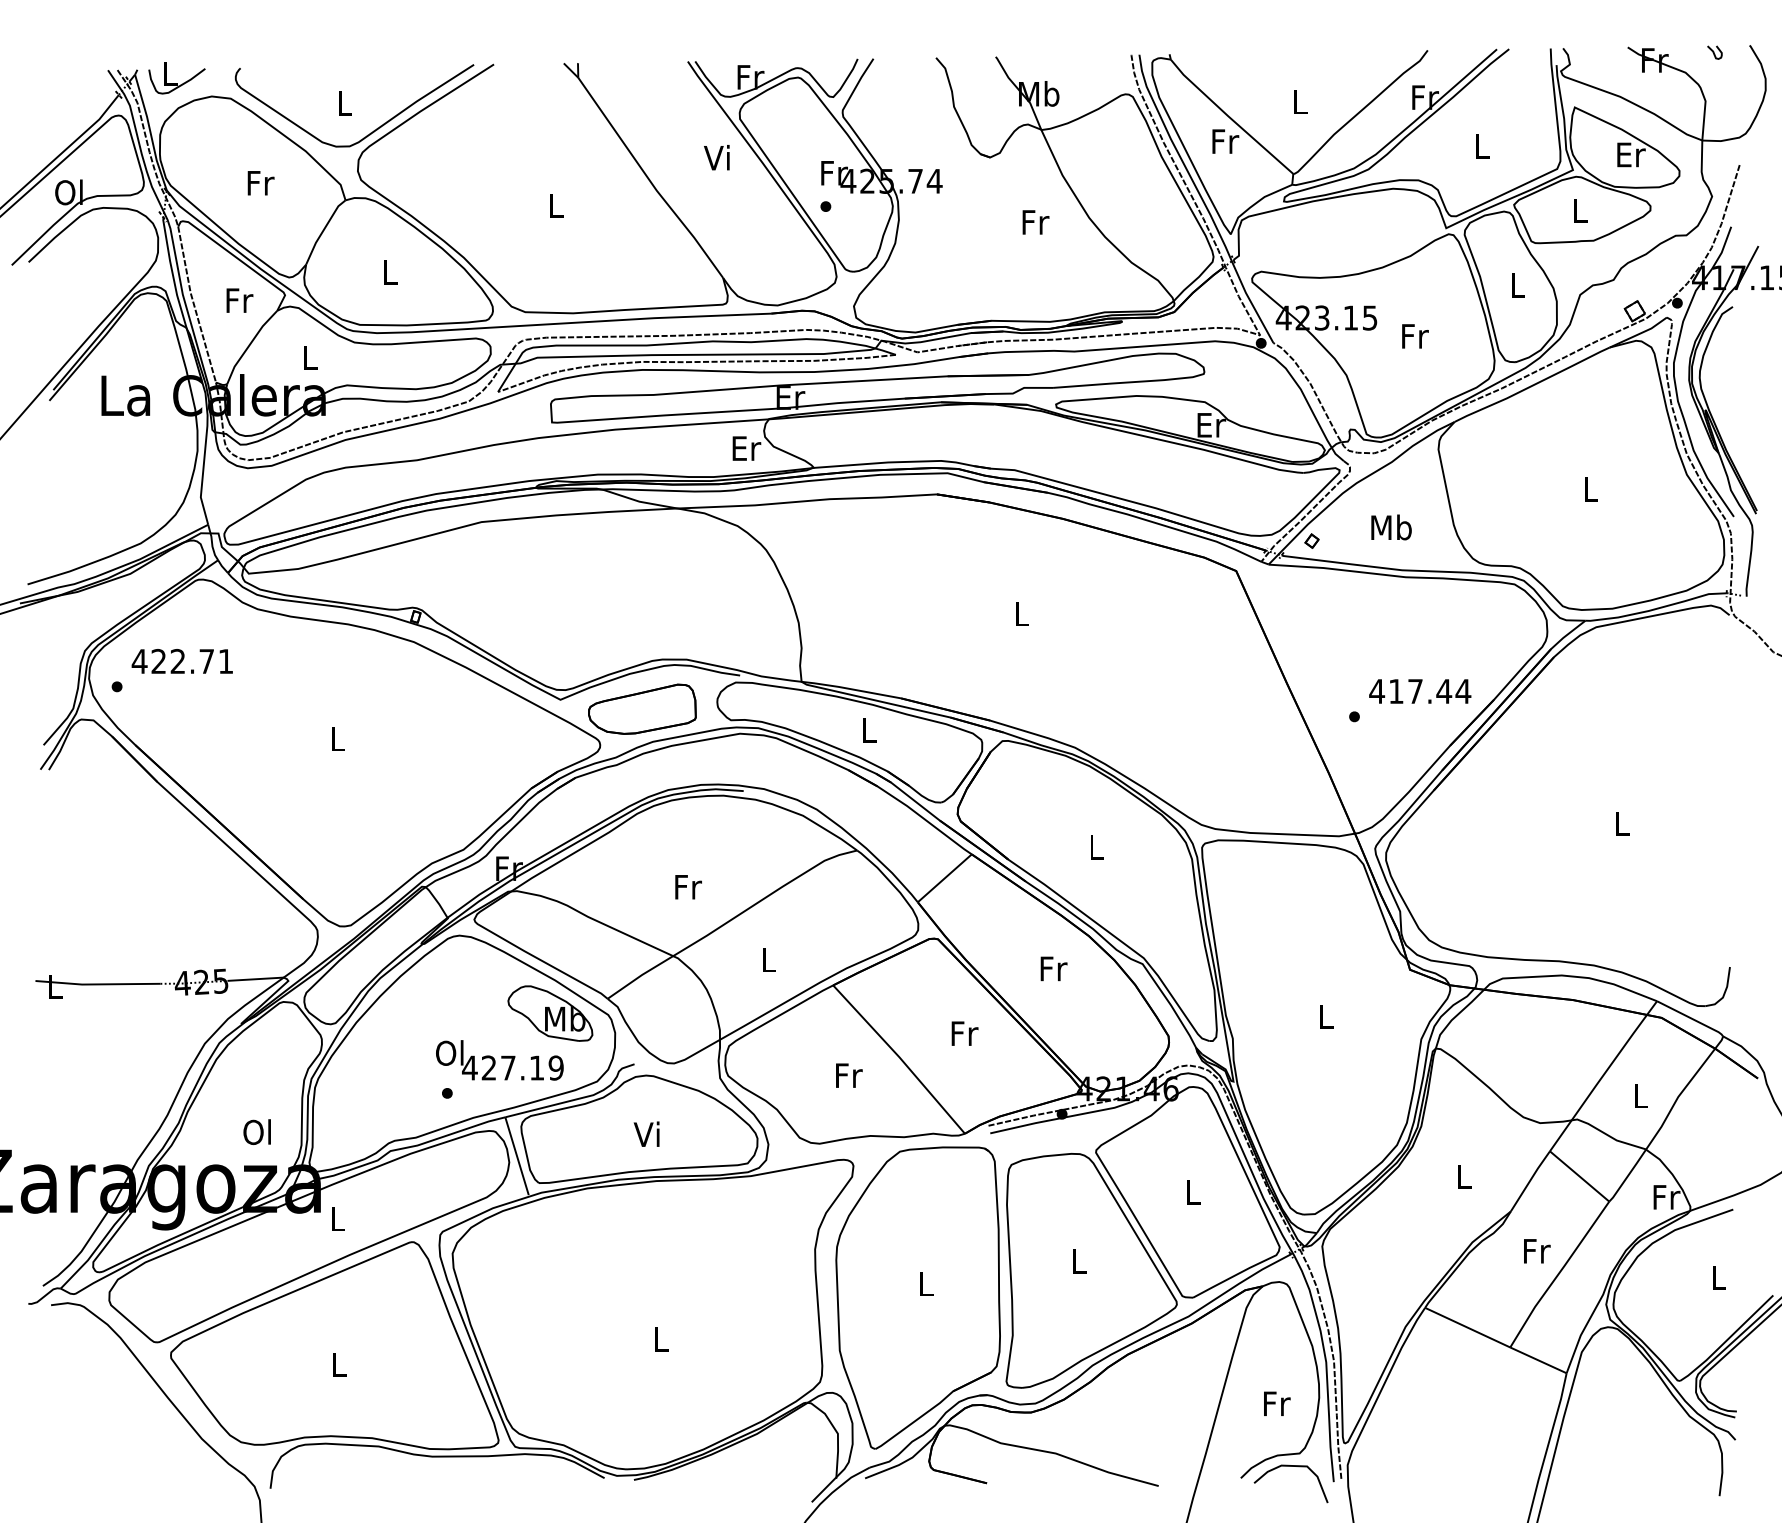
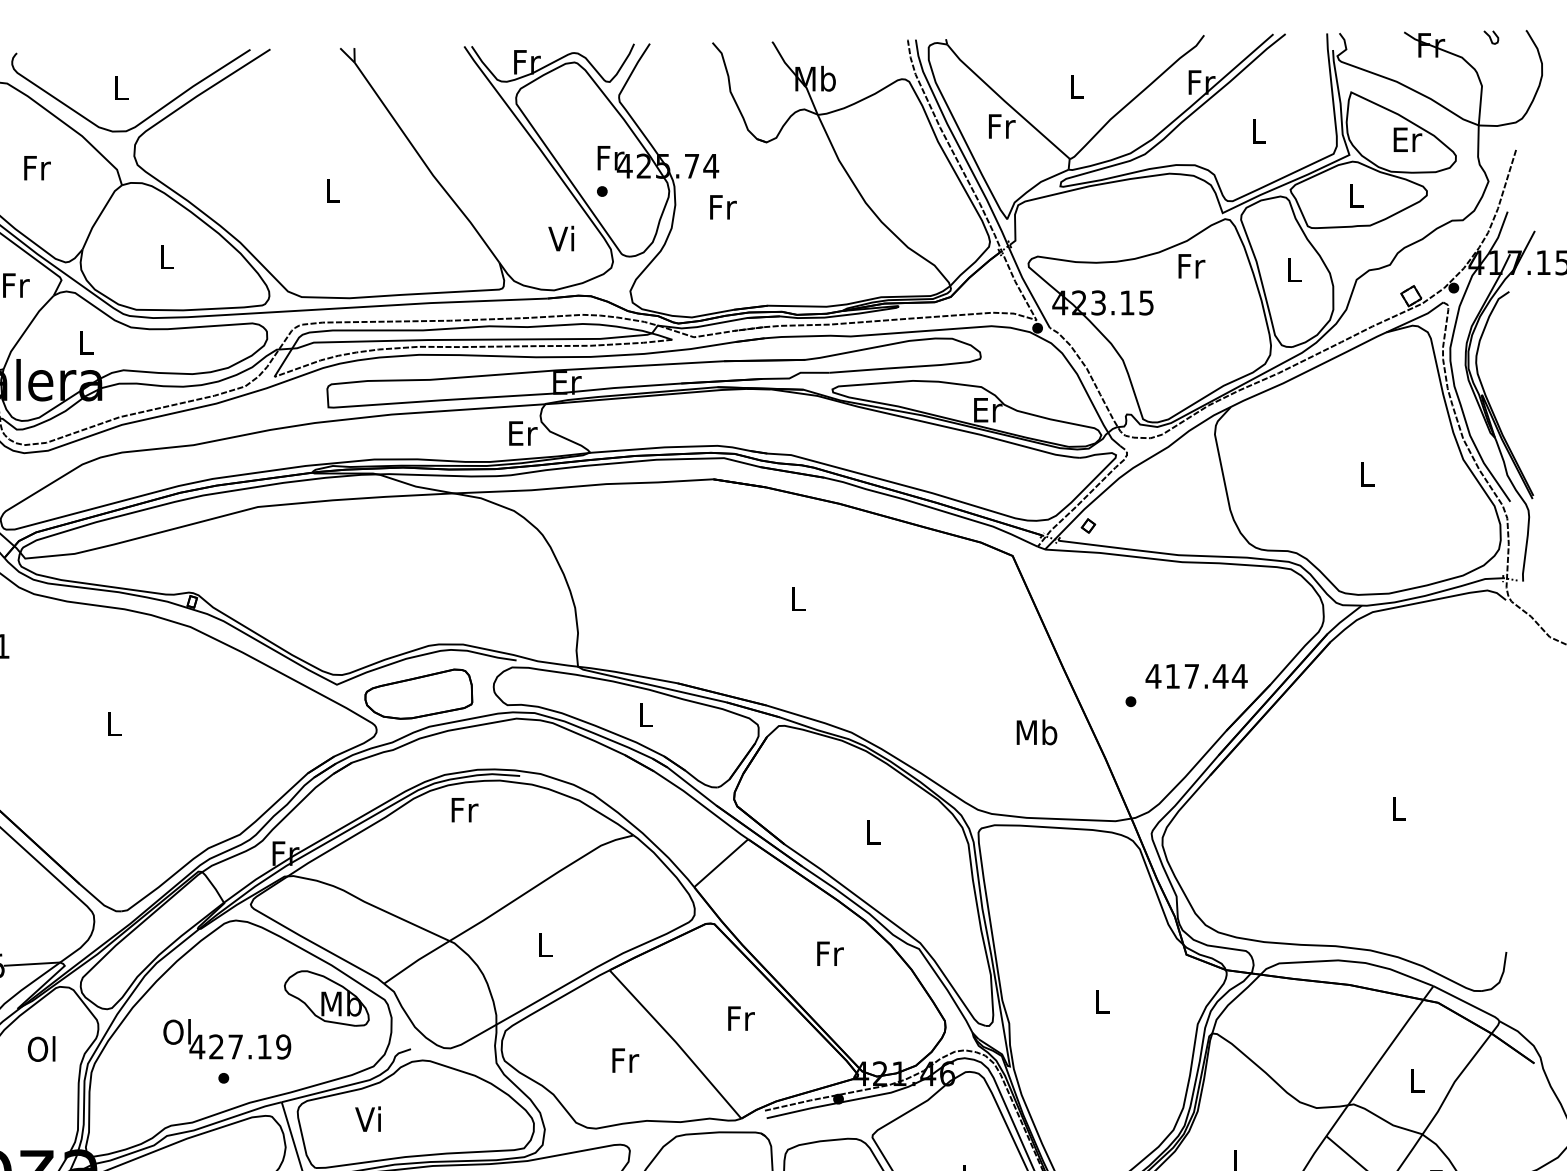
text: (716, 157) -> (560, 238), moved
text: (1035, 222) -> (722, 207), moved
text: (1415, 336) -> (1191, 266), moved
text: (1391, 527) -> (1036, 732), moved
text: (688, 887) -> (464, 810), moved
text: (499, 1060) -> (226, 1039), moved
text: (256, 1131) -> (40, 1048), moved
text: (646, 1133) -> (367, 1118), moved

